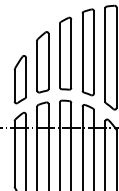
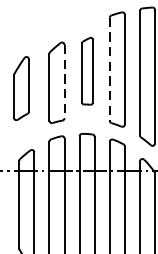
line: (82, 52) -> (109, 69), solid -> dashed
part: (65, 53) -> (86, 71), size x0.7
line: (48, 61) -> (64, 81), solid -> dashed
part: (19, 79) -> (20, 88), moved

